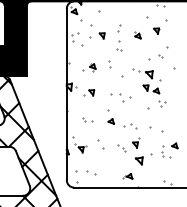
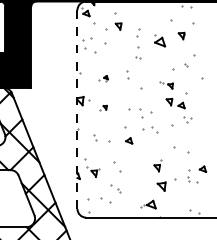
part: (102, 35) -> (118, 26), moved
part: (138, 35) -> (160, 41), size x1.6
part: (89, 67) -> (103, 78), size x0.6
part: (143, 73) -> (166, 85), size x0.6
part: (89, 92) -> (103, 107), size x0.6
line: (66, 94) -> (77, 109), solid -> dashed
part: (87, 119) -> (101, 138), size x1.6
part: (129, 126) -> (150, 129), moved
part: (121, 147) -> (115, 188), moved
part: (127, 176) -> (148, 204), size x1.4

